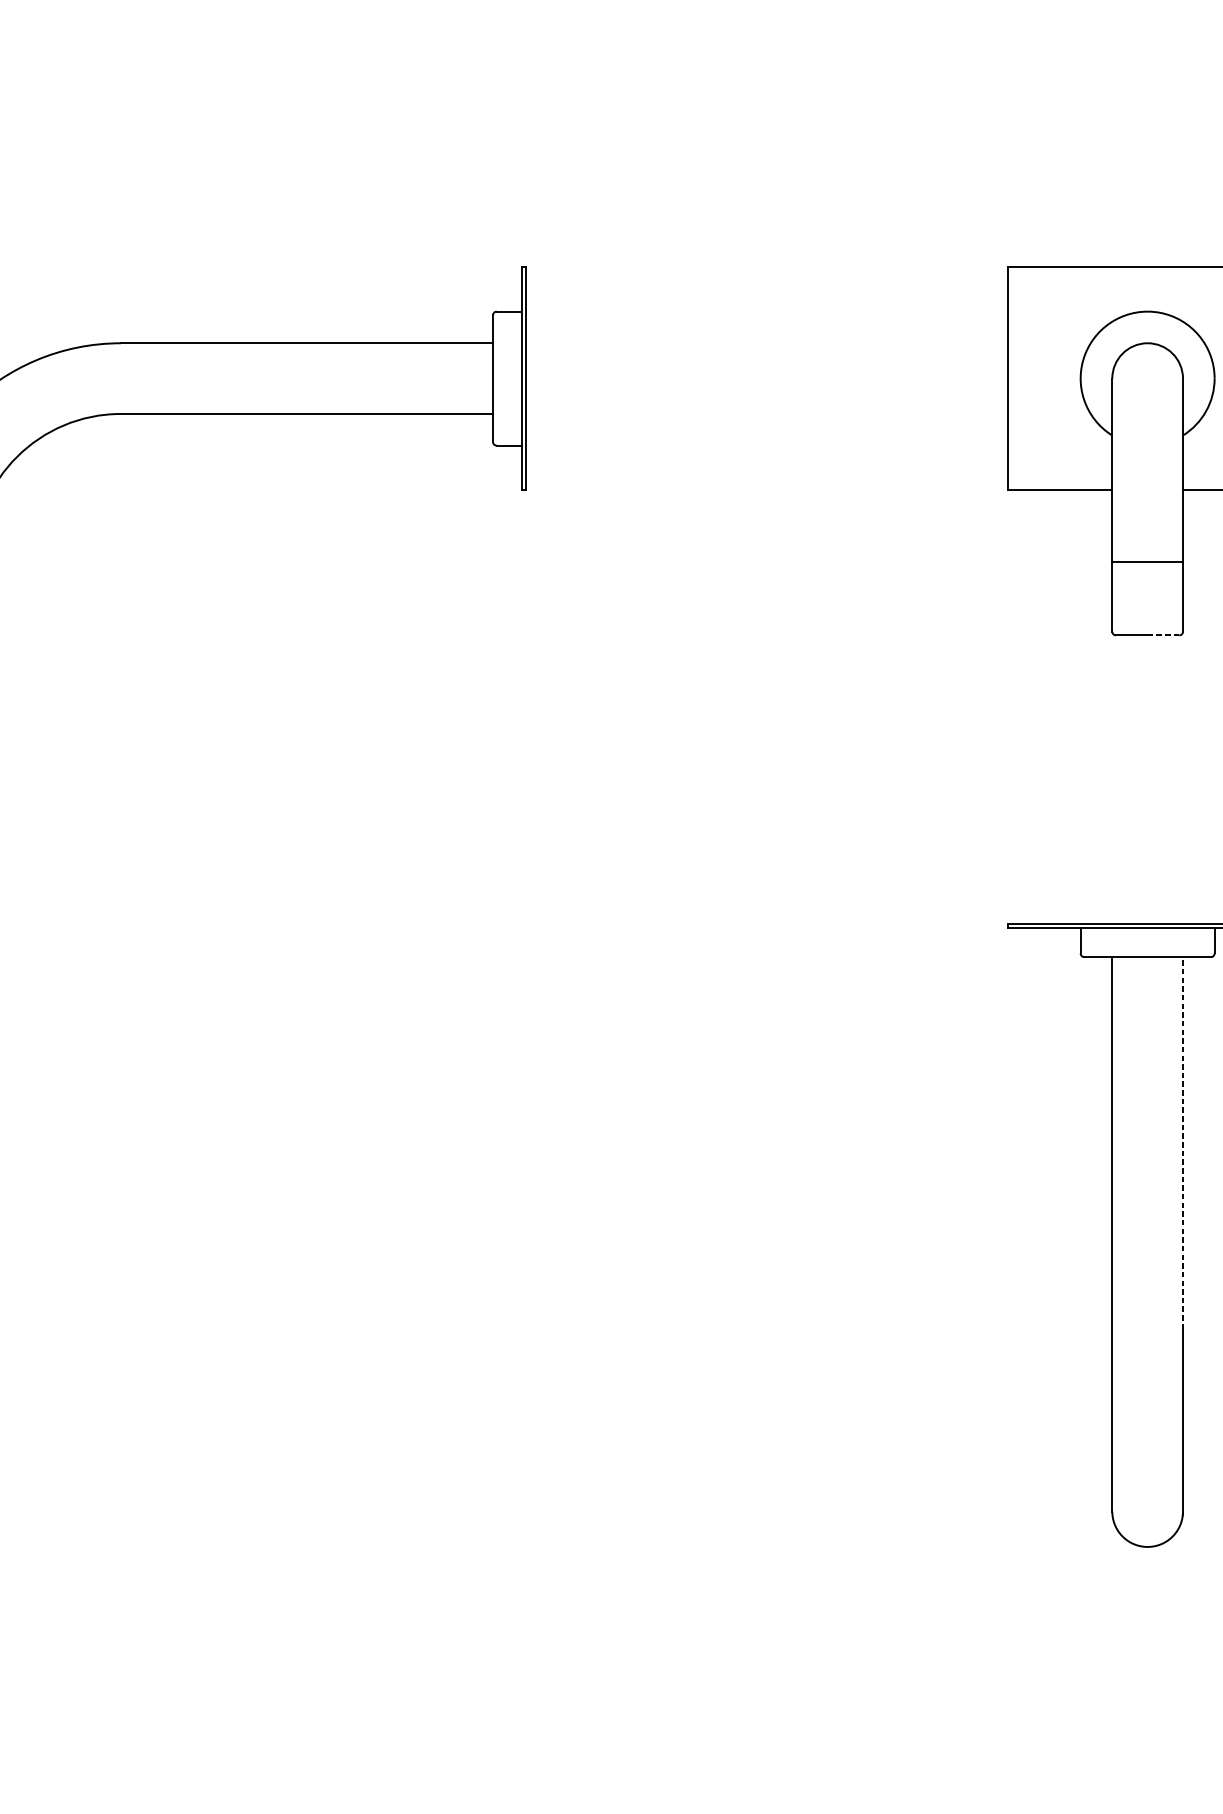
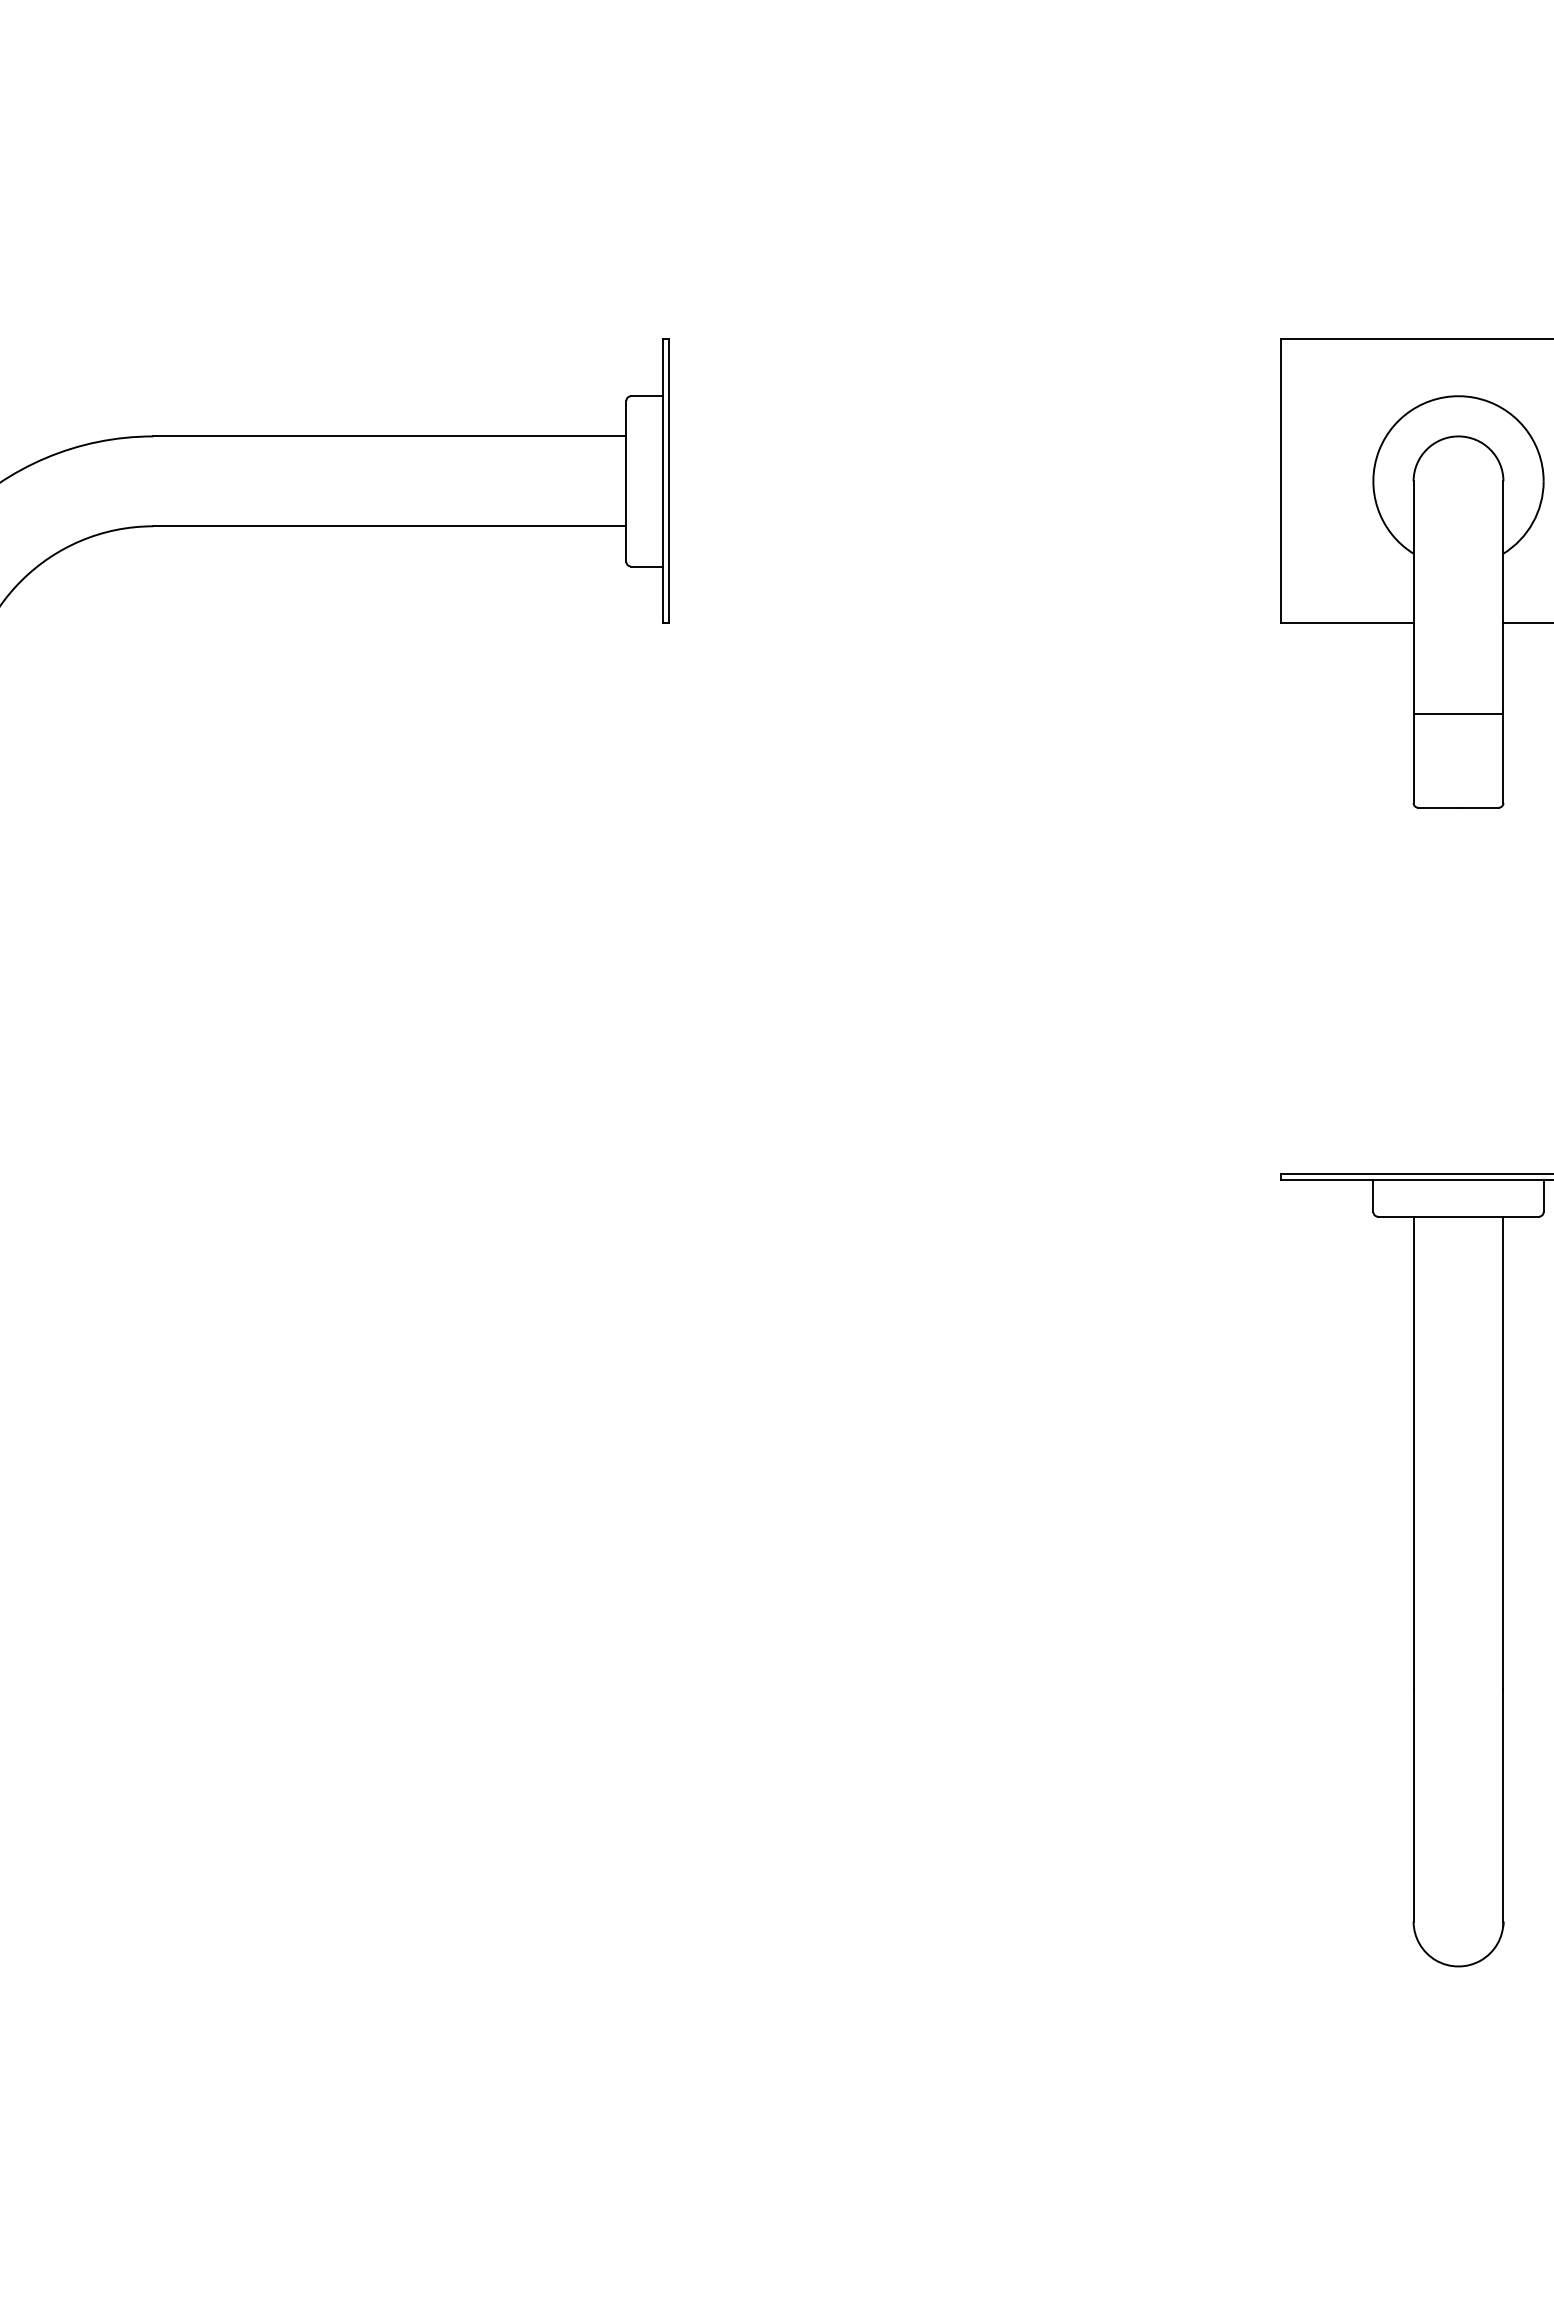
line: (1163, 635) -> (1478, 807), dashed -> solid
line: (1183, 1143) -> (1503, 1453), dashed -> solid

